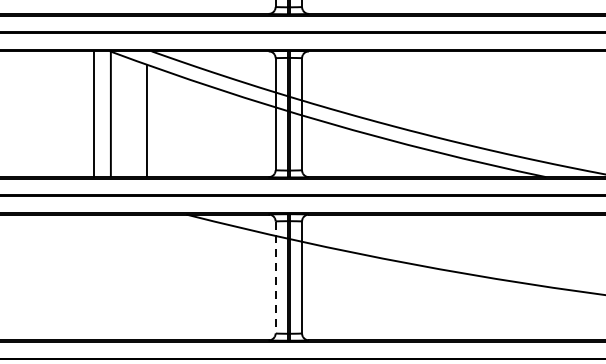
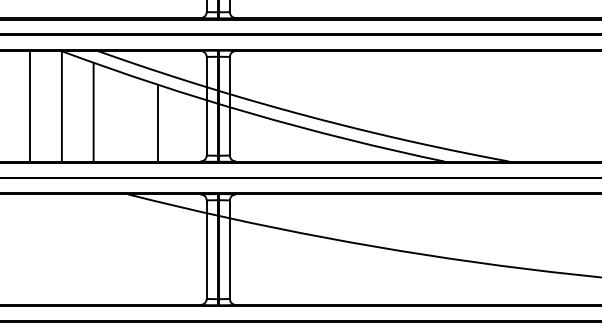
line: (94, 113) -> (30, 105), moved
line: (220, 132) -> (158, 122), added
line: (275, 278) -> (206, 250), dashed -> solid

